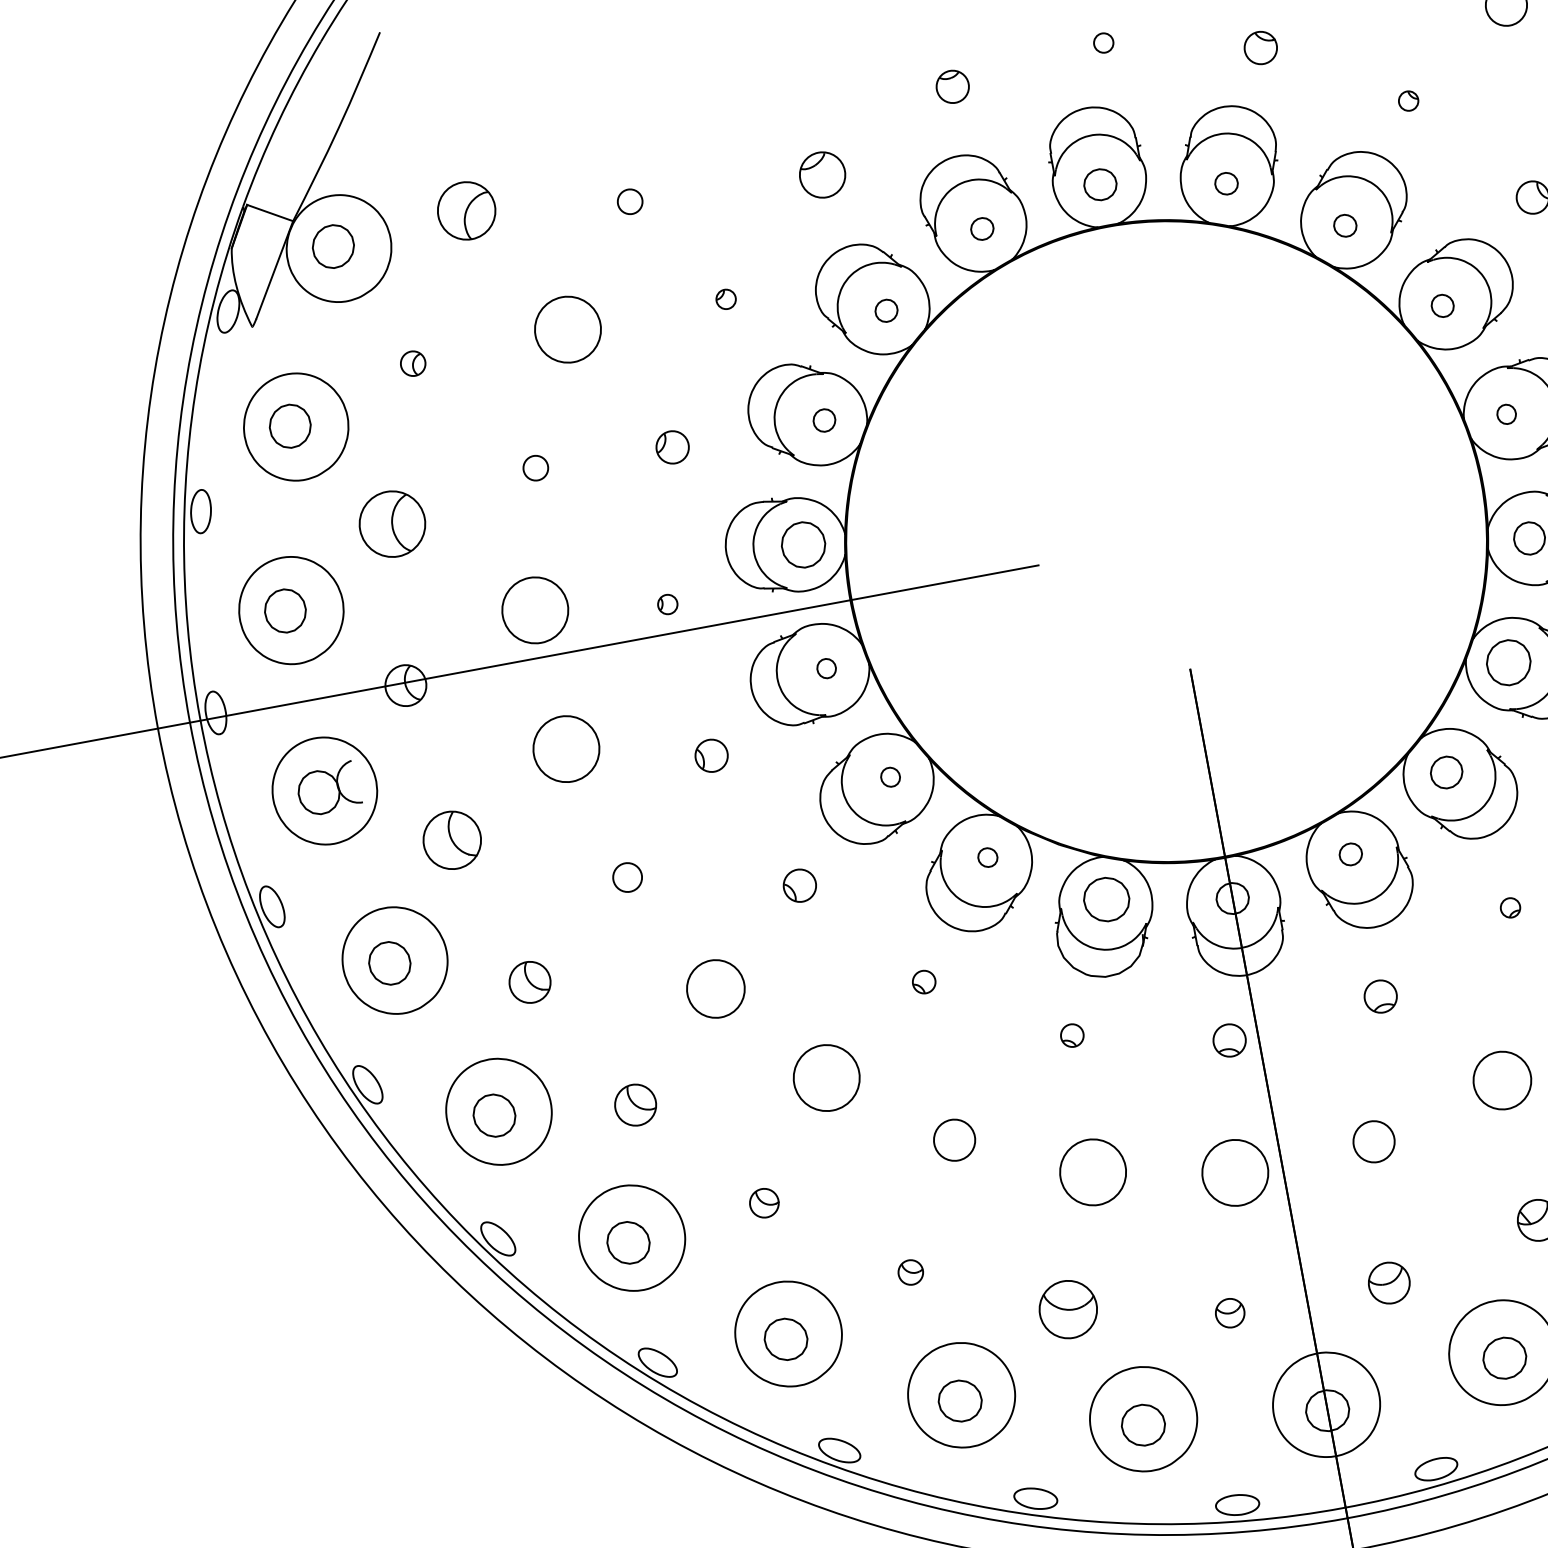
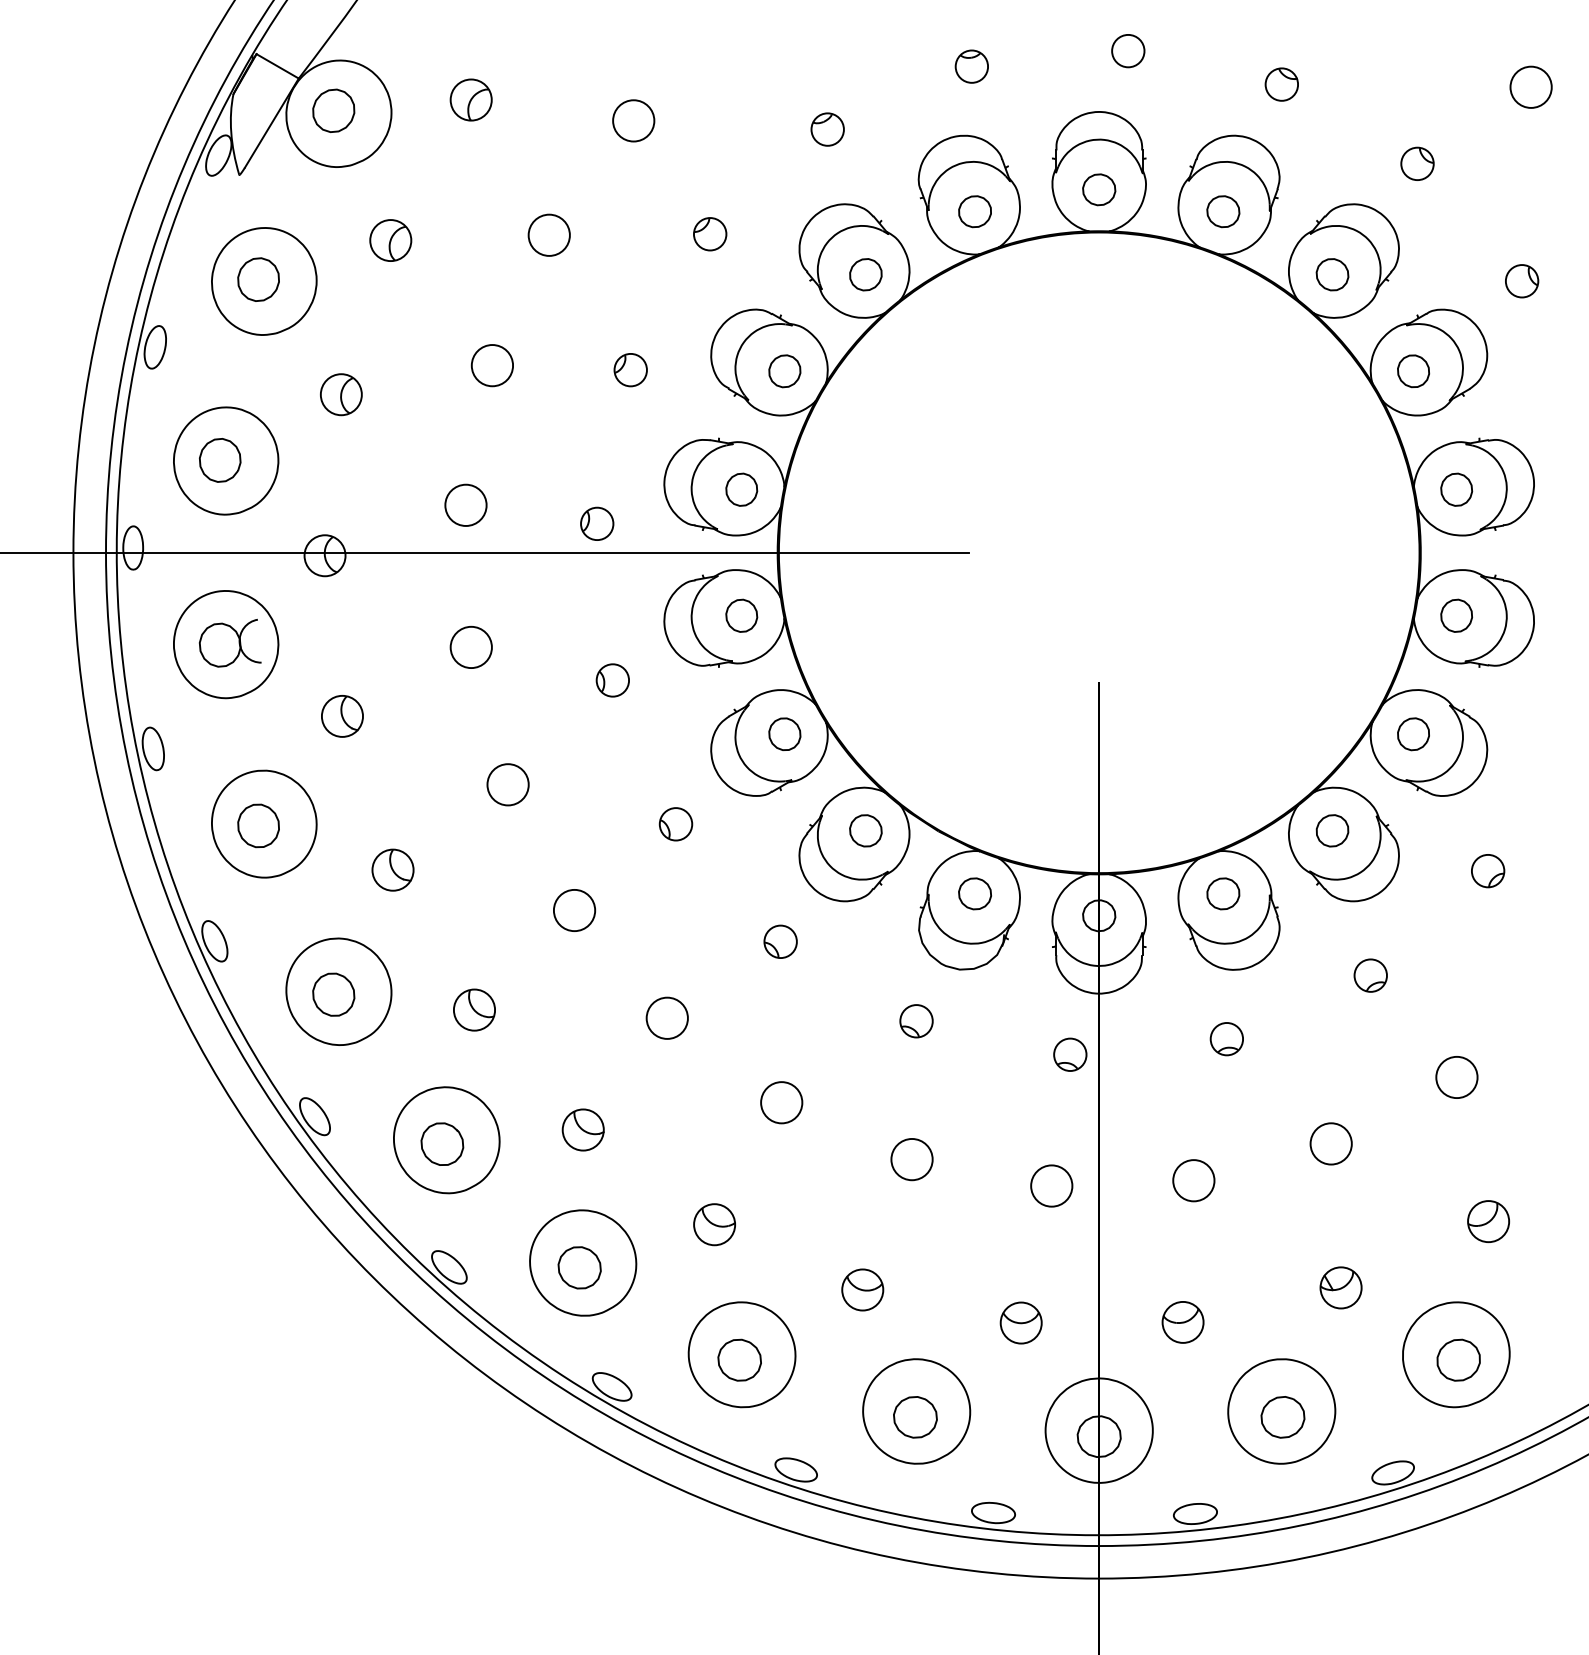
circle: (1103, 42) -> (1128, 50), size x1.67
part: (1408, 100) -> (1417, 163), size x1.67
part: (822, 174) -> (827, 129), size x0.71
part: (1226, 183) -> (1223, 211), size x1.43
circle: (629, 201) -> (633, 120), size x1.67
part: (465, 210) -> (470, 99), size x0.71
part: (1345, 225) -> (1332, 274), size x1.43
part: (981, 228) -> (974, 211), size x1.43
part: (726, 299) -> (710, 234), size x1.67
part: (1442, 306) -> (1413, 371), size x1.43
part: (886, 310) -> (865, 274), size x1.43
circle: (567, 329) -> (548, 234), size x0.62
part: (412, 363) -> (390, 240), size x1.67
part: (1506, 414) -> (1456, 489), size x1.67
part: (824, 420) -> (784, 371), size x1.43
circle: (535, 468) -> (492, 365), size x1.67
part: (392, 524) -> (341, 394), size x0.62
part: (803, 544) -> (741, 489), size x0.71
part: (667, 604) -> (597, 523), size x1.67
circle: (534, 609) -> (465, 504), size x0.62
part: (1508, 663) -> (1413, 734), size x0.71
part: (826, 668) -> (741, 615), size x1.67
circle: (565, 749) -> (470, 647), size x0.62
part: (890, 776) -> (784, 733), size x1.67
part: (452, 840) -> (342, 716), size x0.71
part: (1350, 853) -> (1223, 893), size x1.43
part: (987, 857) -> (865, 830), size x1.67
circle: (626, 877) -> (507, 784), size x1.43
part: (1106, 899) -> (974, 893), size x0.71
part: (1510, 907) -> (1370, 975), size x1.67
part: (924, 981) -> (780, 941), size x1.43
circle: (715, 988) -> (574, 910), size x0.71
part: (1072, 1035) -> (916, 1021), size x1.43
circle: (825, 1077) -> (666, 1017), size x0.62
circle: (1501, 1080) -> (1330, 1143), size x0.71
circle: (1092, 1172) -> (911, 1159), size x0.62
circle: (1234, 1172) -> (1051, 1185), size x0.62
part: (763, 1202) -> (582, 1129), size x1.43
part: (910, 1272) -> (714, 1224), size x1.67
part: (1068, 1309) -> (862, 1289), size x0.71
part: (1229, 1312) -> (1020, 1322), size x1.43

